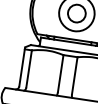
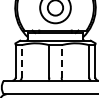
line: (28, 67) -> (21, 60), solid -> dashed
line: (74, 74) -> (61, 60), solid -> dashed

